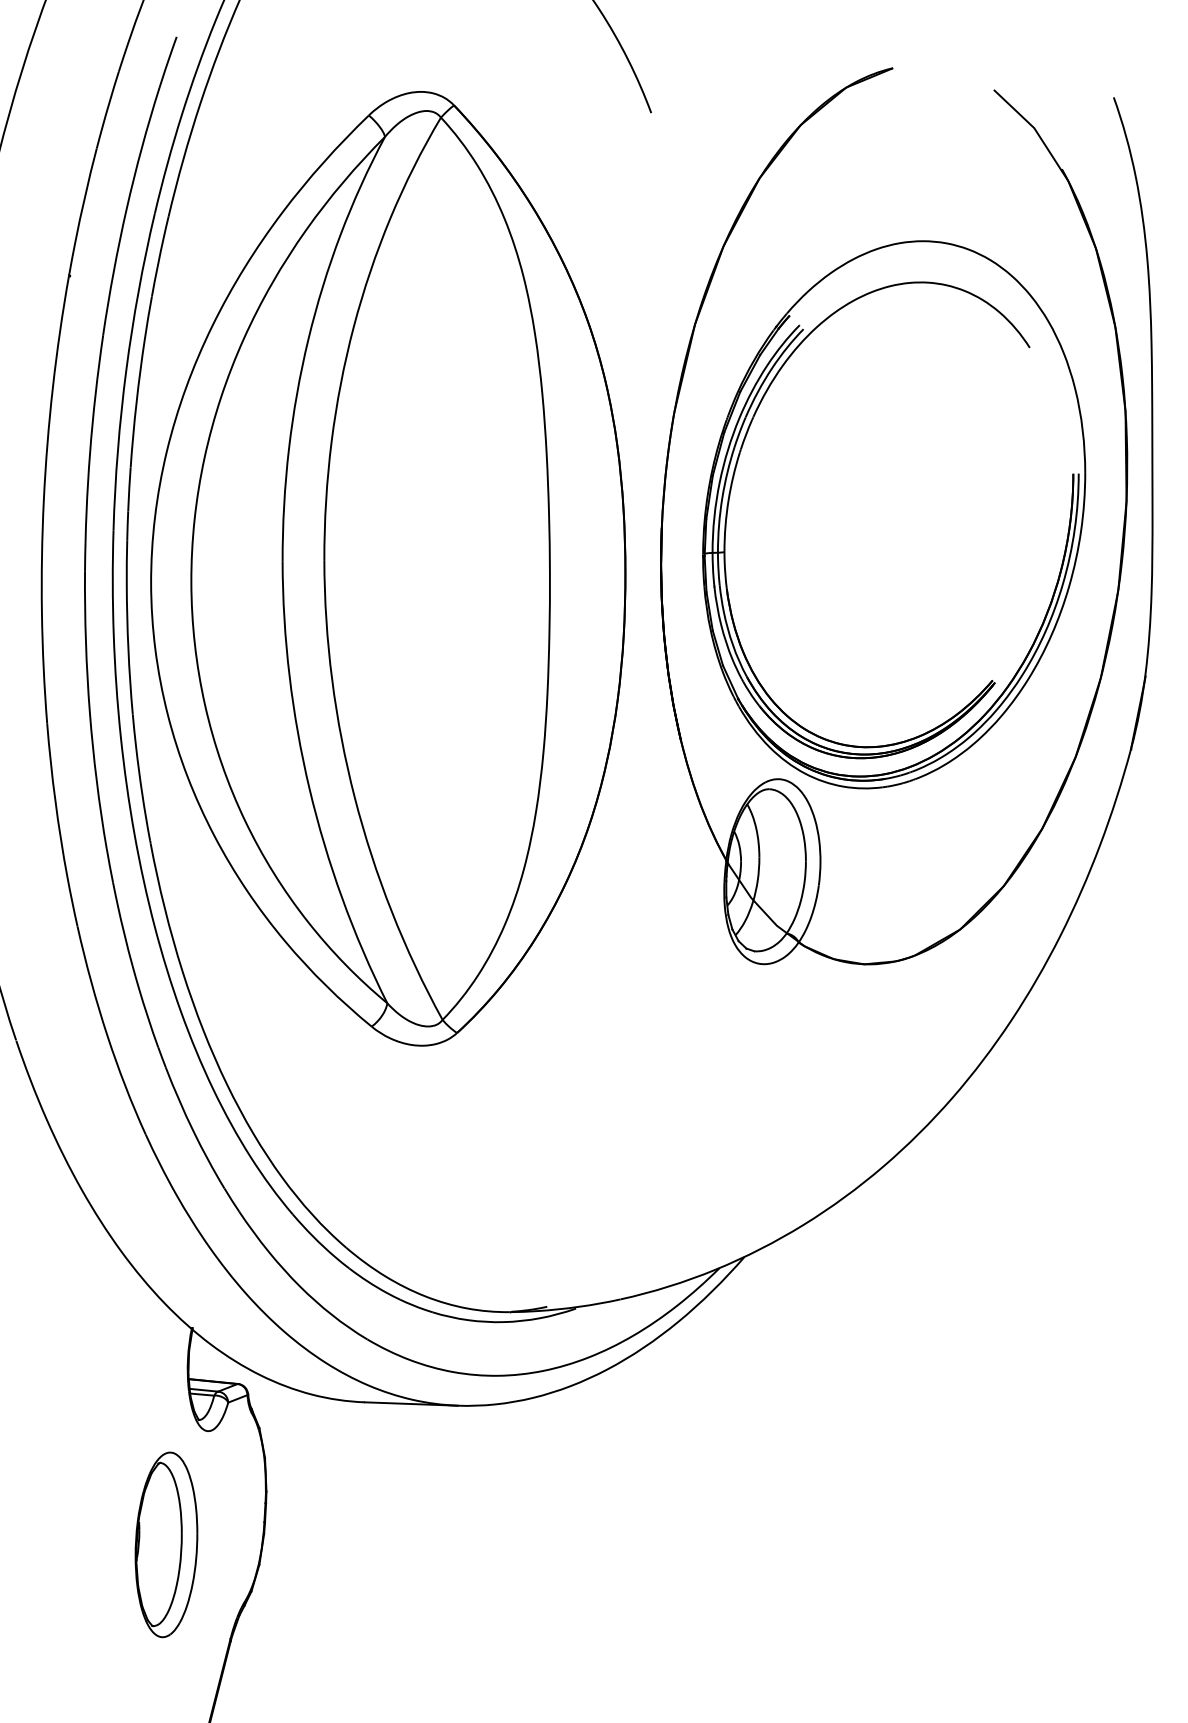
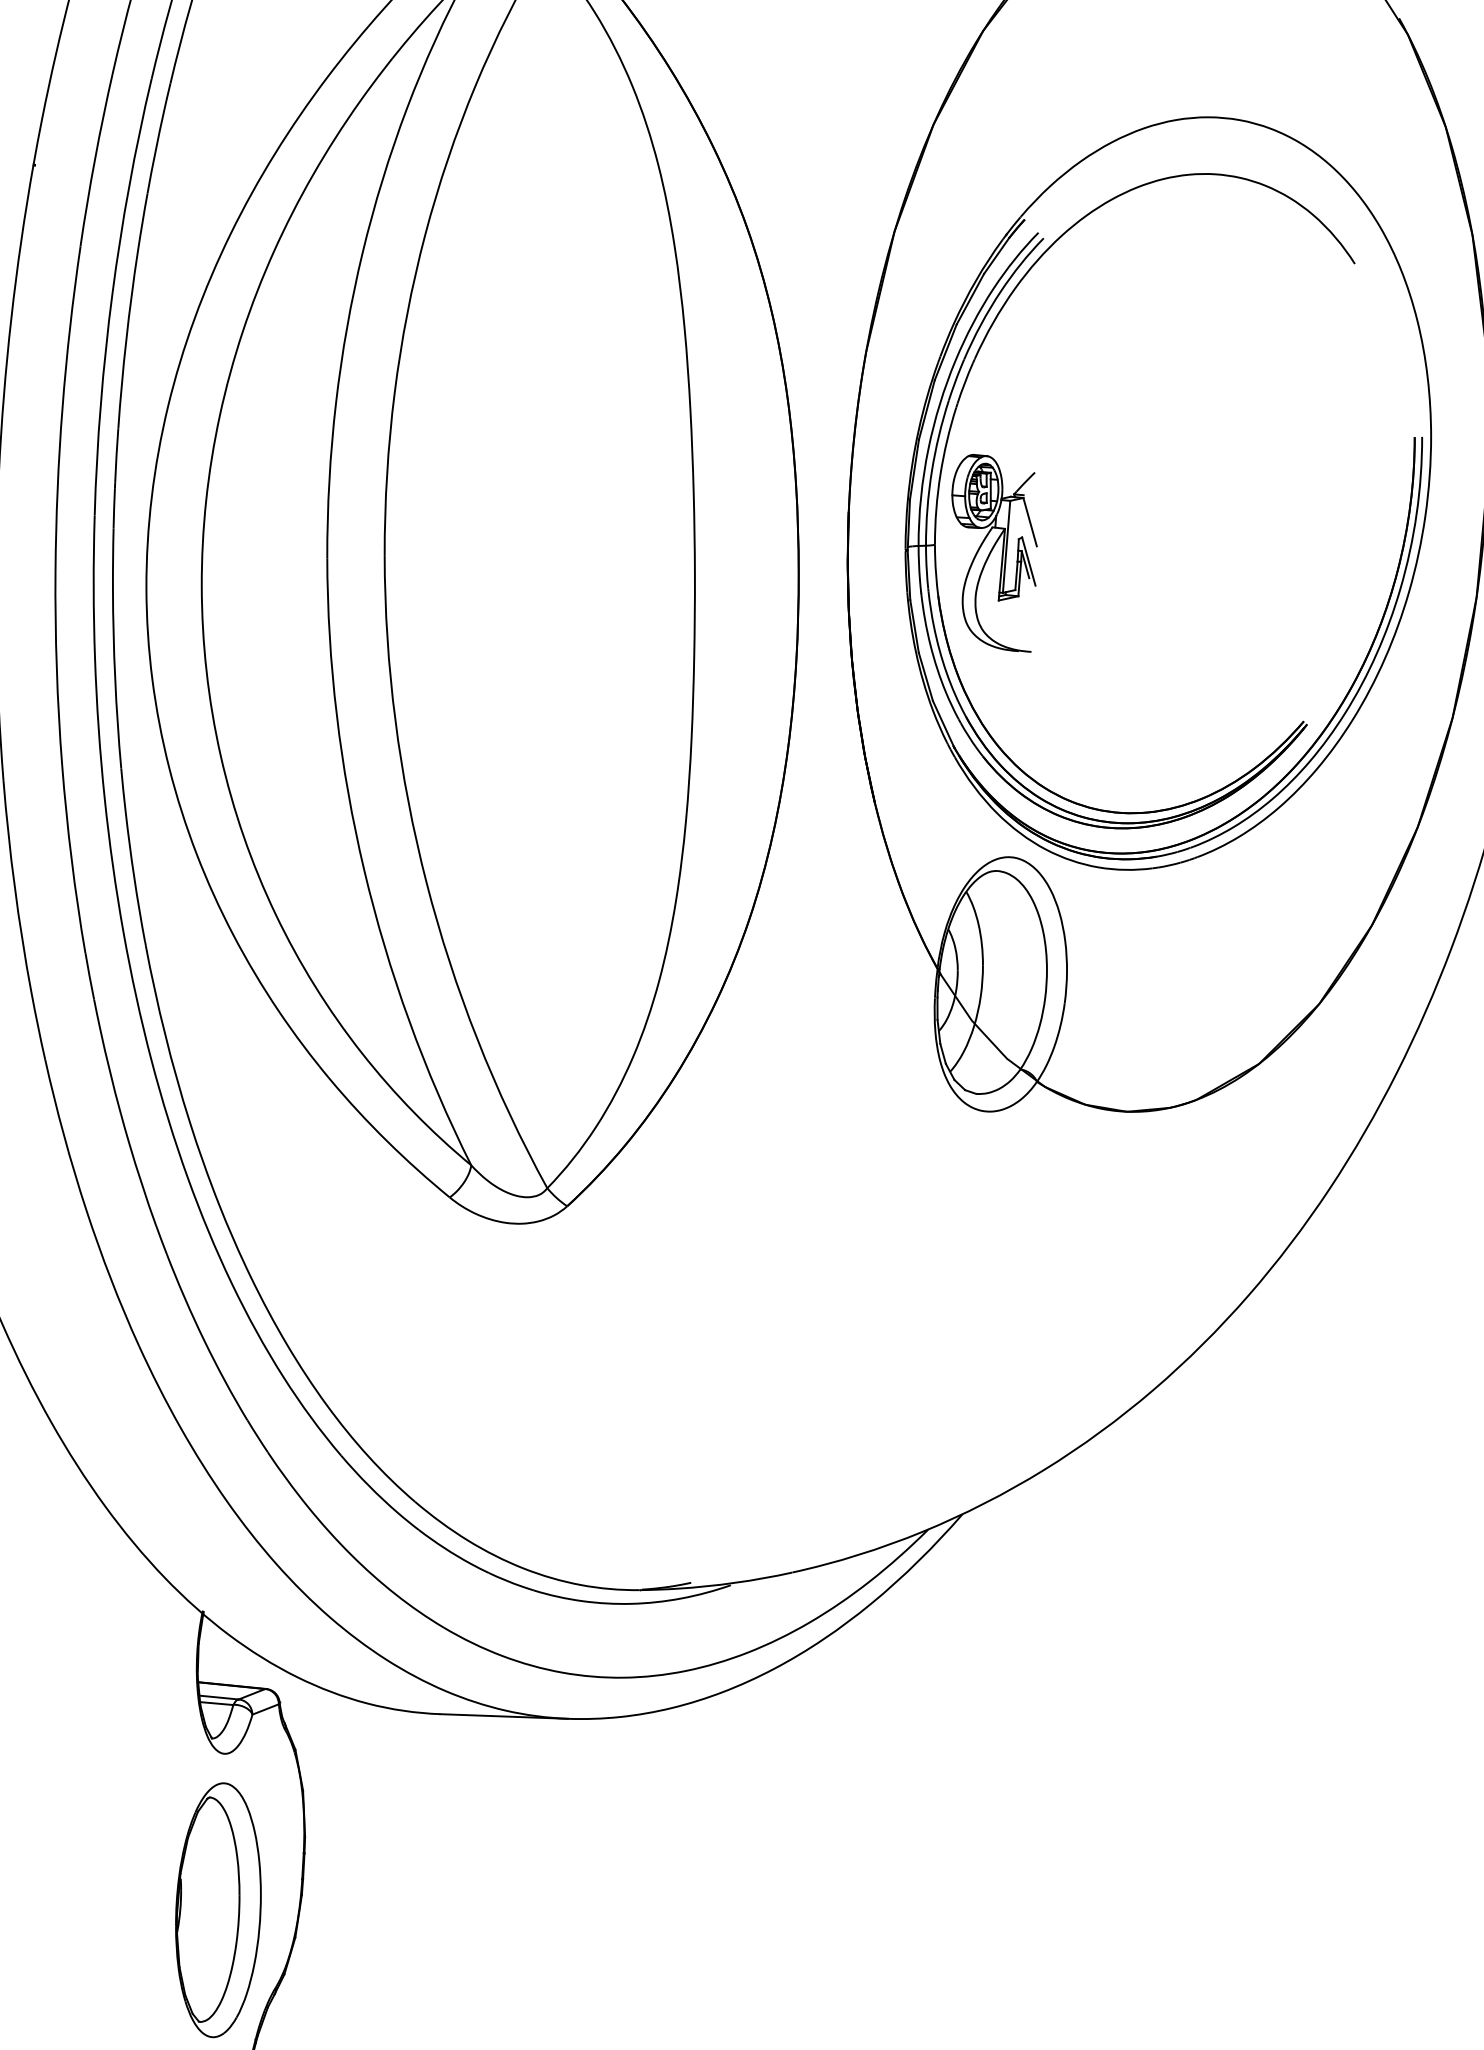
part: (767, 557) -> (994, 552), added
part: (166, 1544) -> (218, 1909), moved

